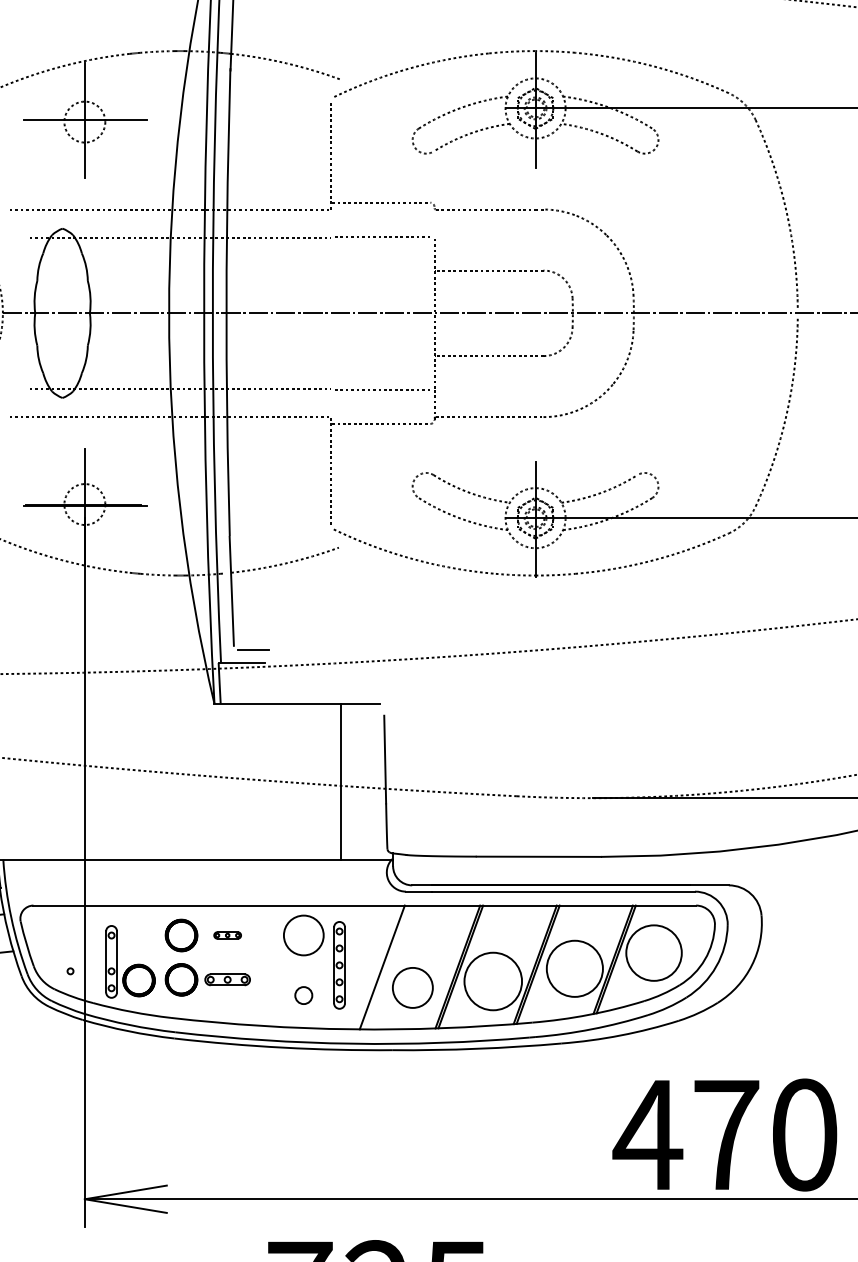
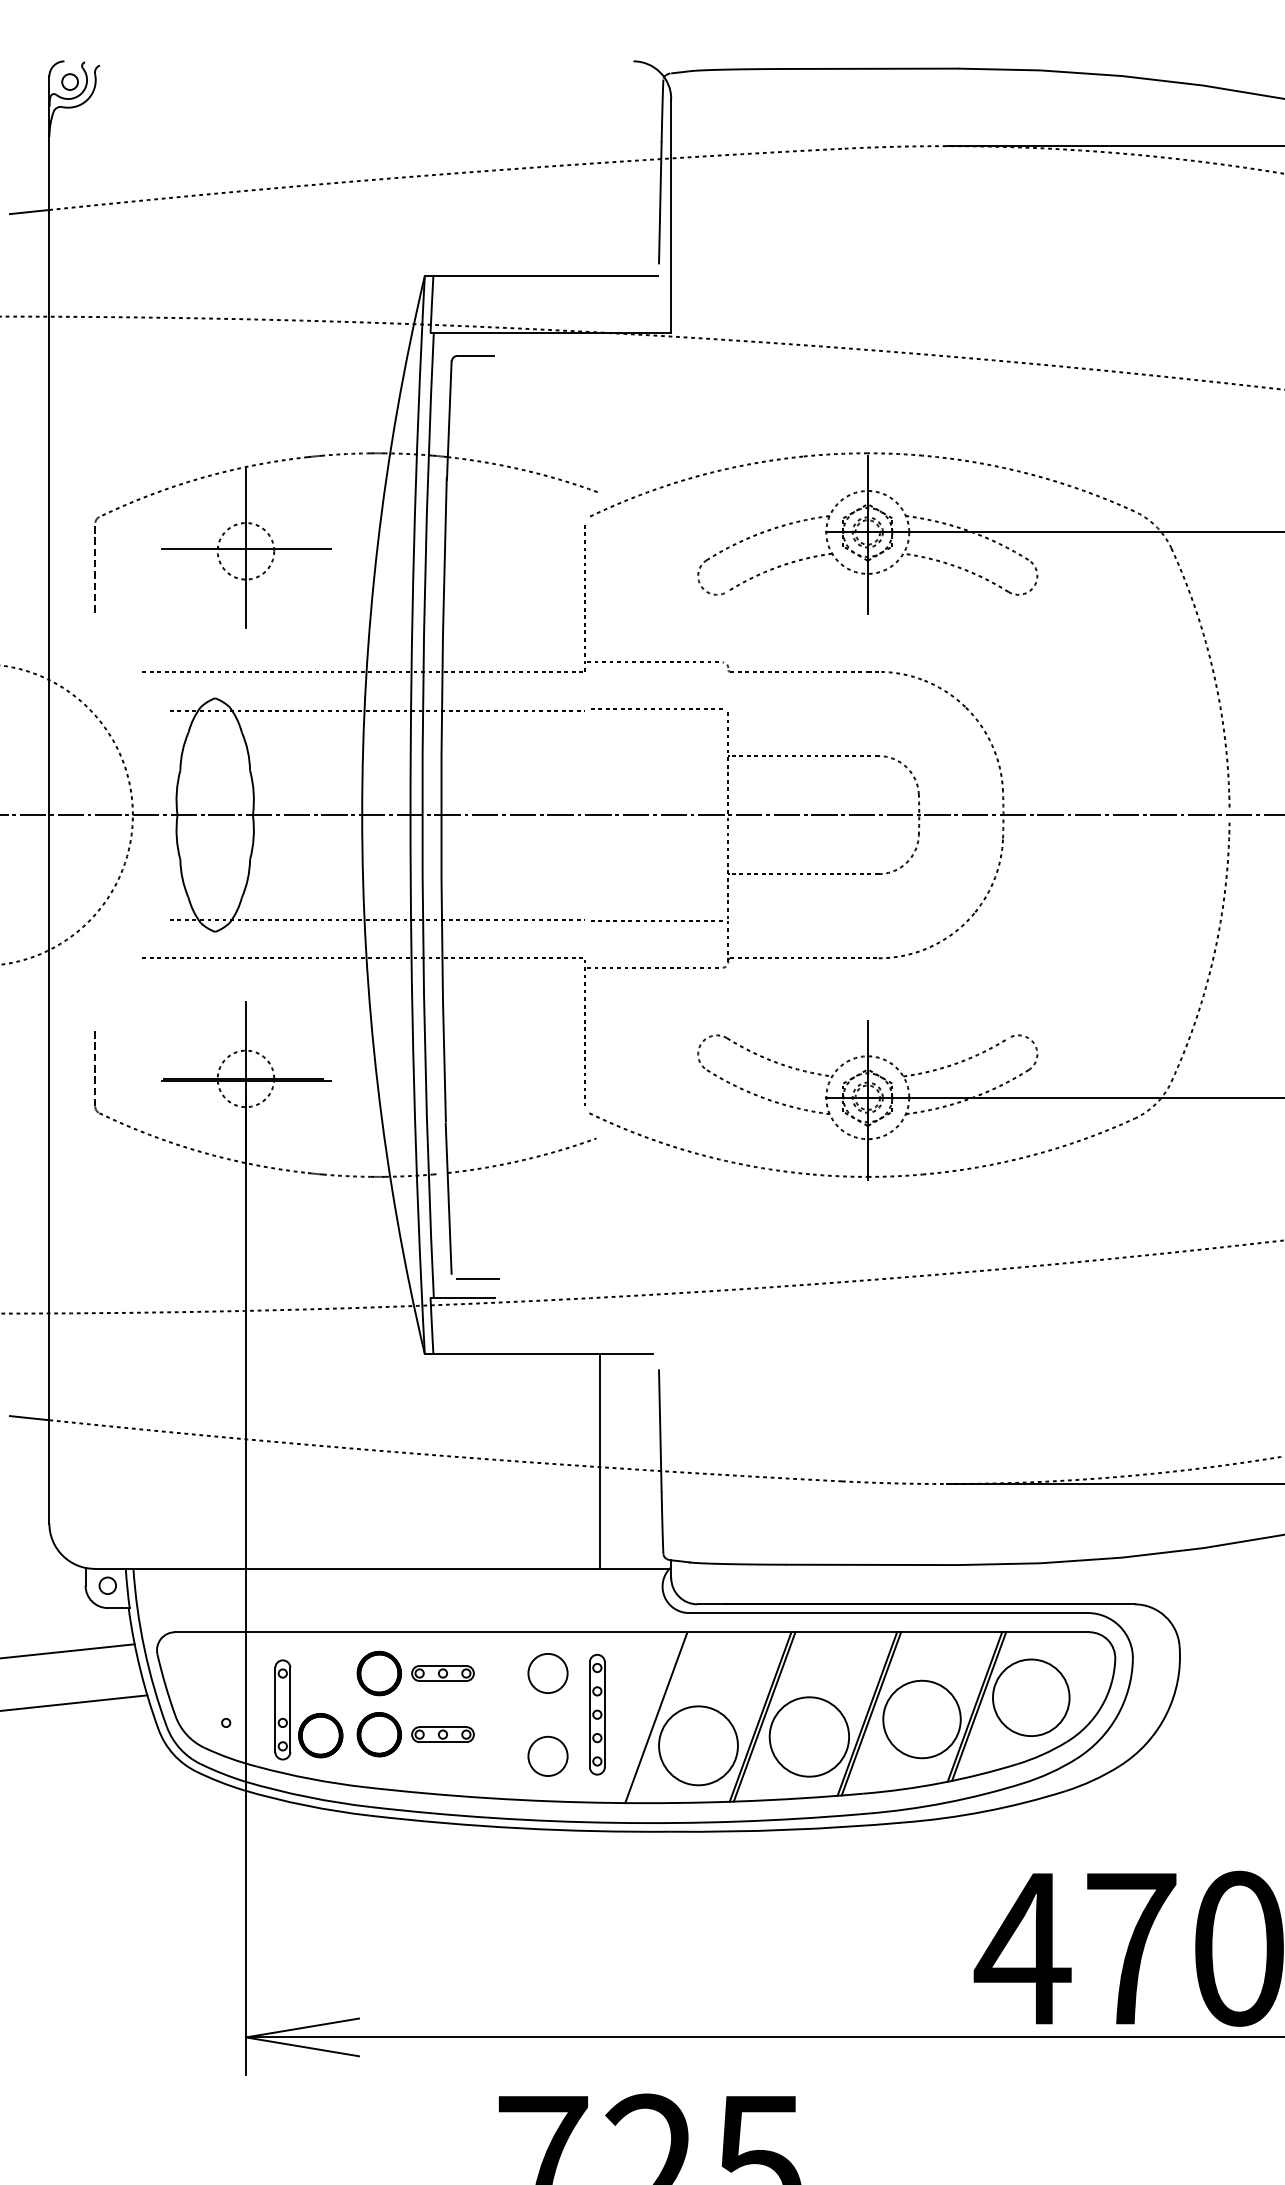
part: (227, 935) -> (442, 1673), size x1.67
circle: (303, 935) -> (547, 1673), size x0.71
circle: (412, 987) -> (698, 1745), size x1.43
circle: (303, 995) -> (547, 1756), size x1.67

